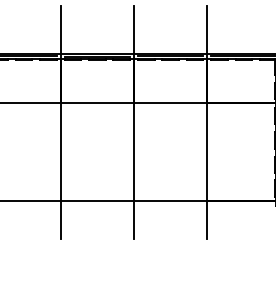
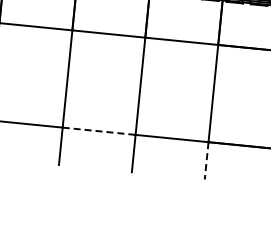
line: (97, 201) -> (99, 131), solid -> dashed
line: (207, 219) -> (206, 160), solid -> dashed

